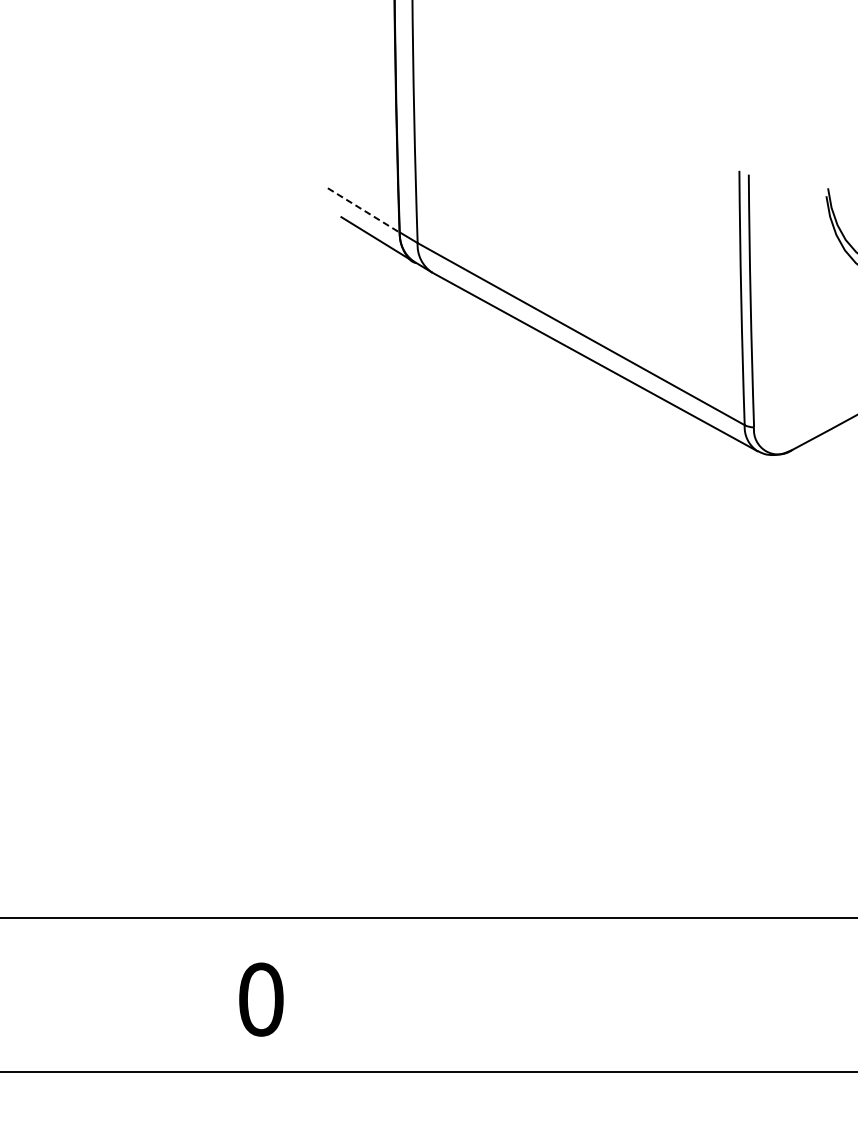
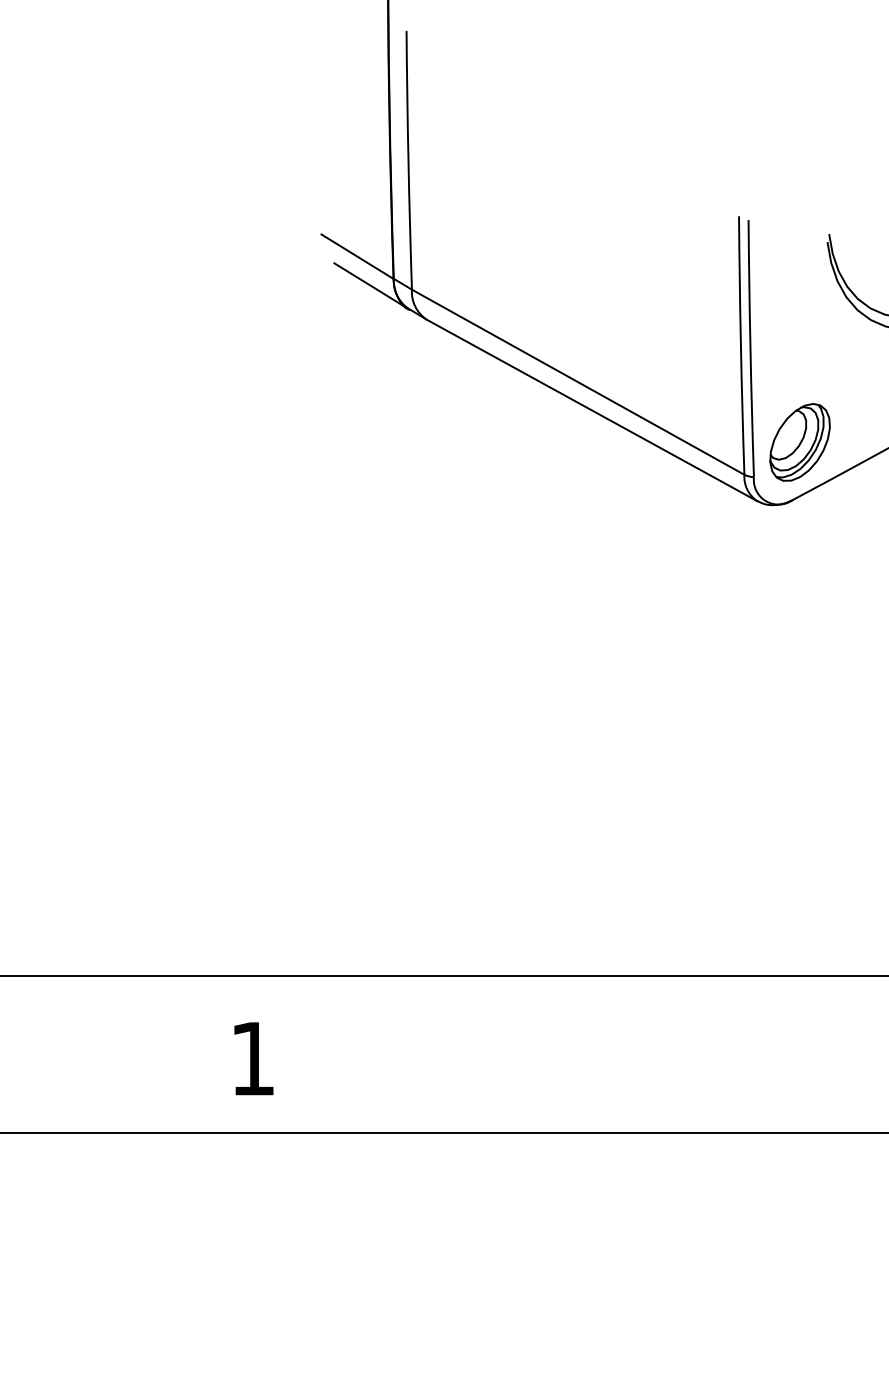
line: (363, 210) -> (356, 256), dashed -> solid
part: (798, 393) -> (799, 442), added
text: (260, 999) -> (252, 1058), 0 -> 1

